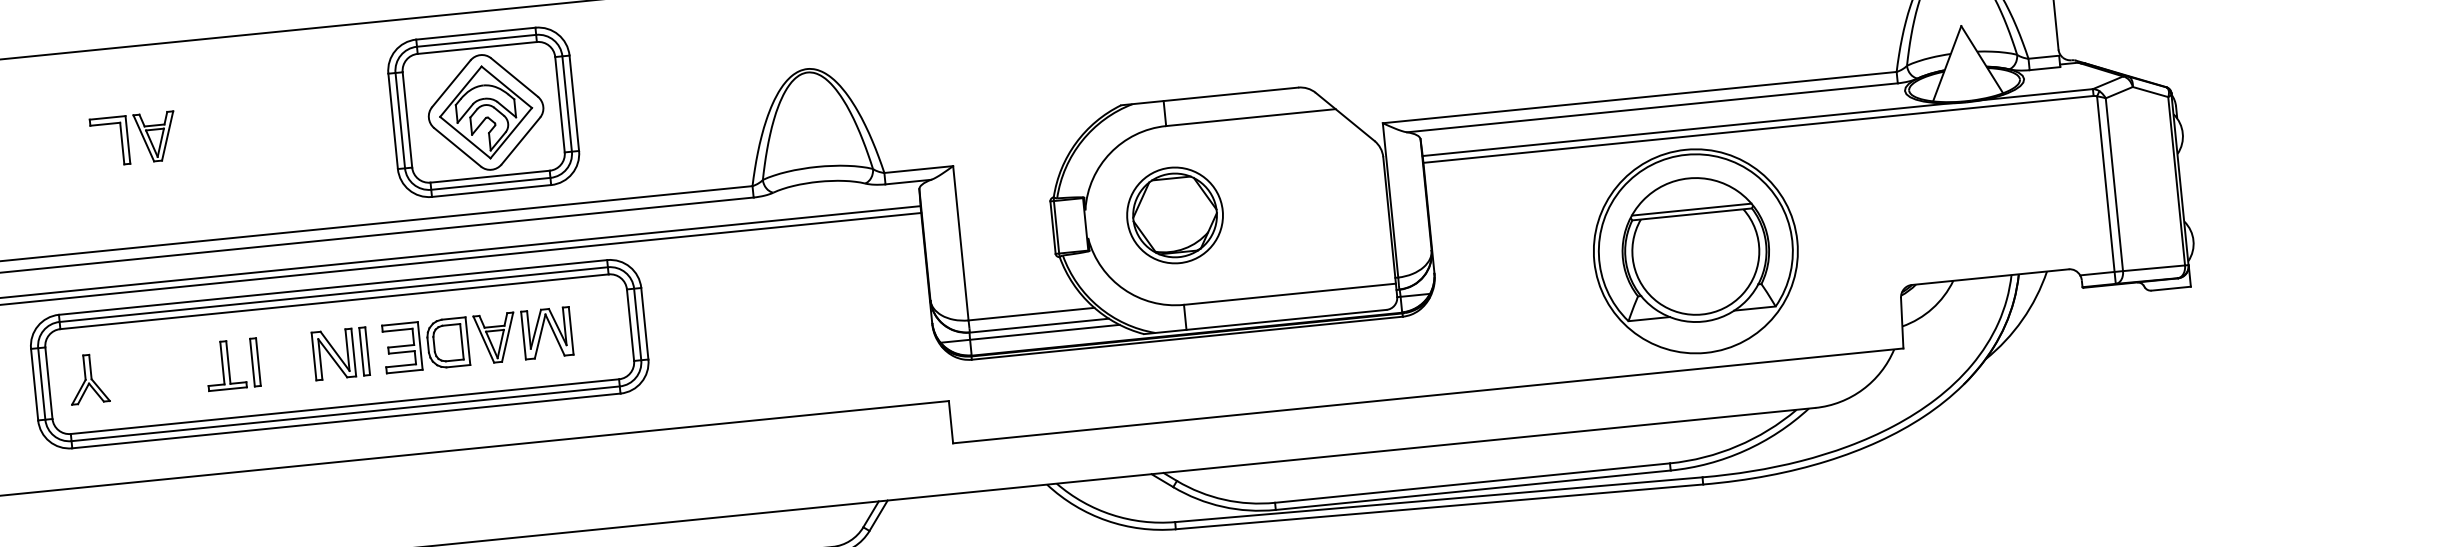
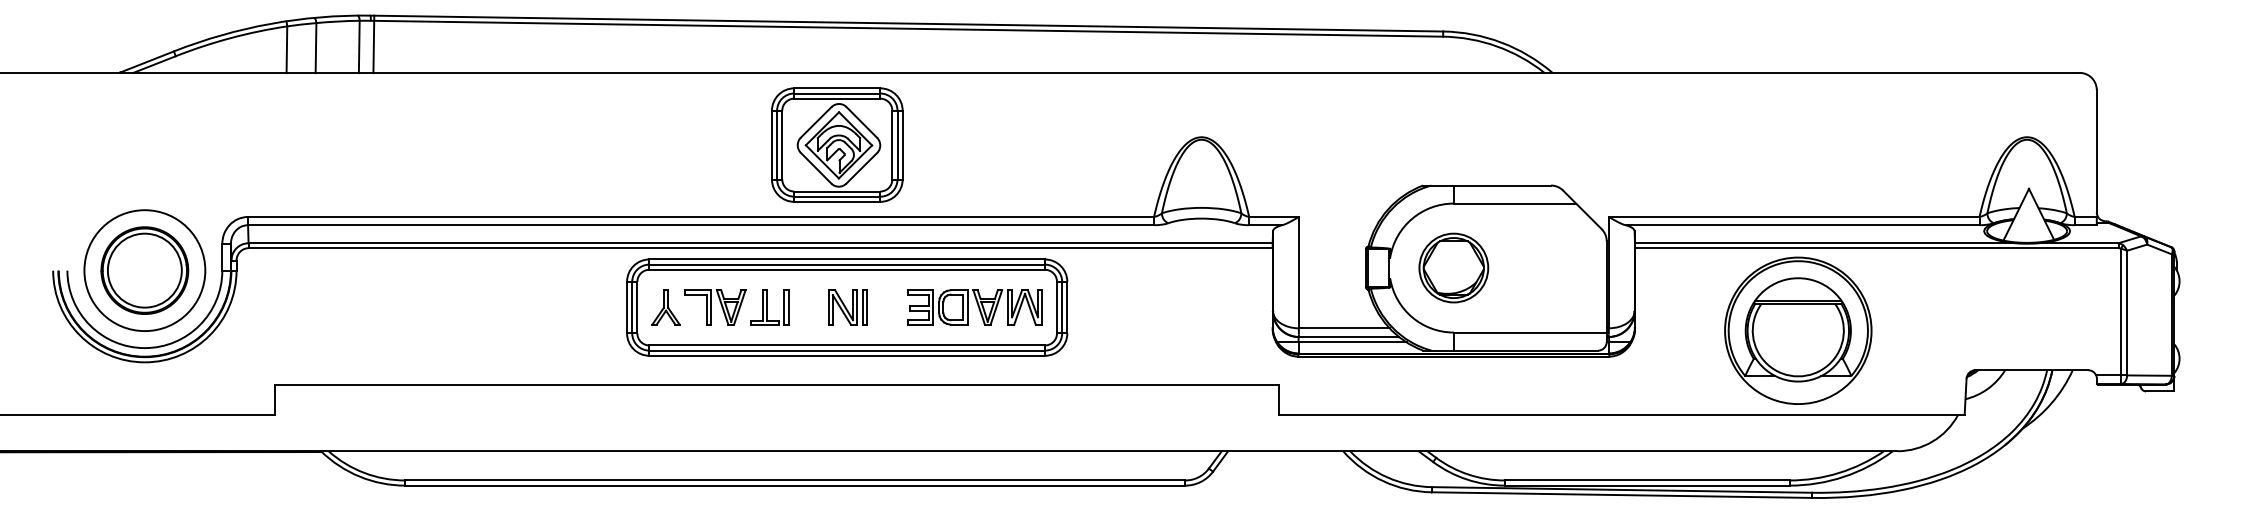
part: (483, 111) -> (837, 144), moved
part: (133, 139) -> (715, 307), moved
part: (1696, 250) -> (1798, 330), moved
part: (477, 340) -> (974, 307), moved

